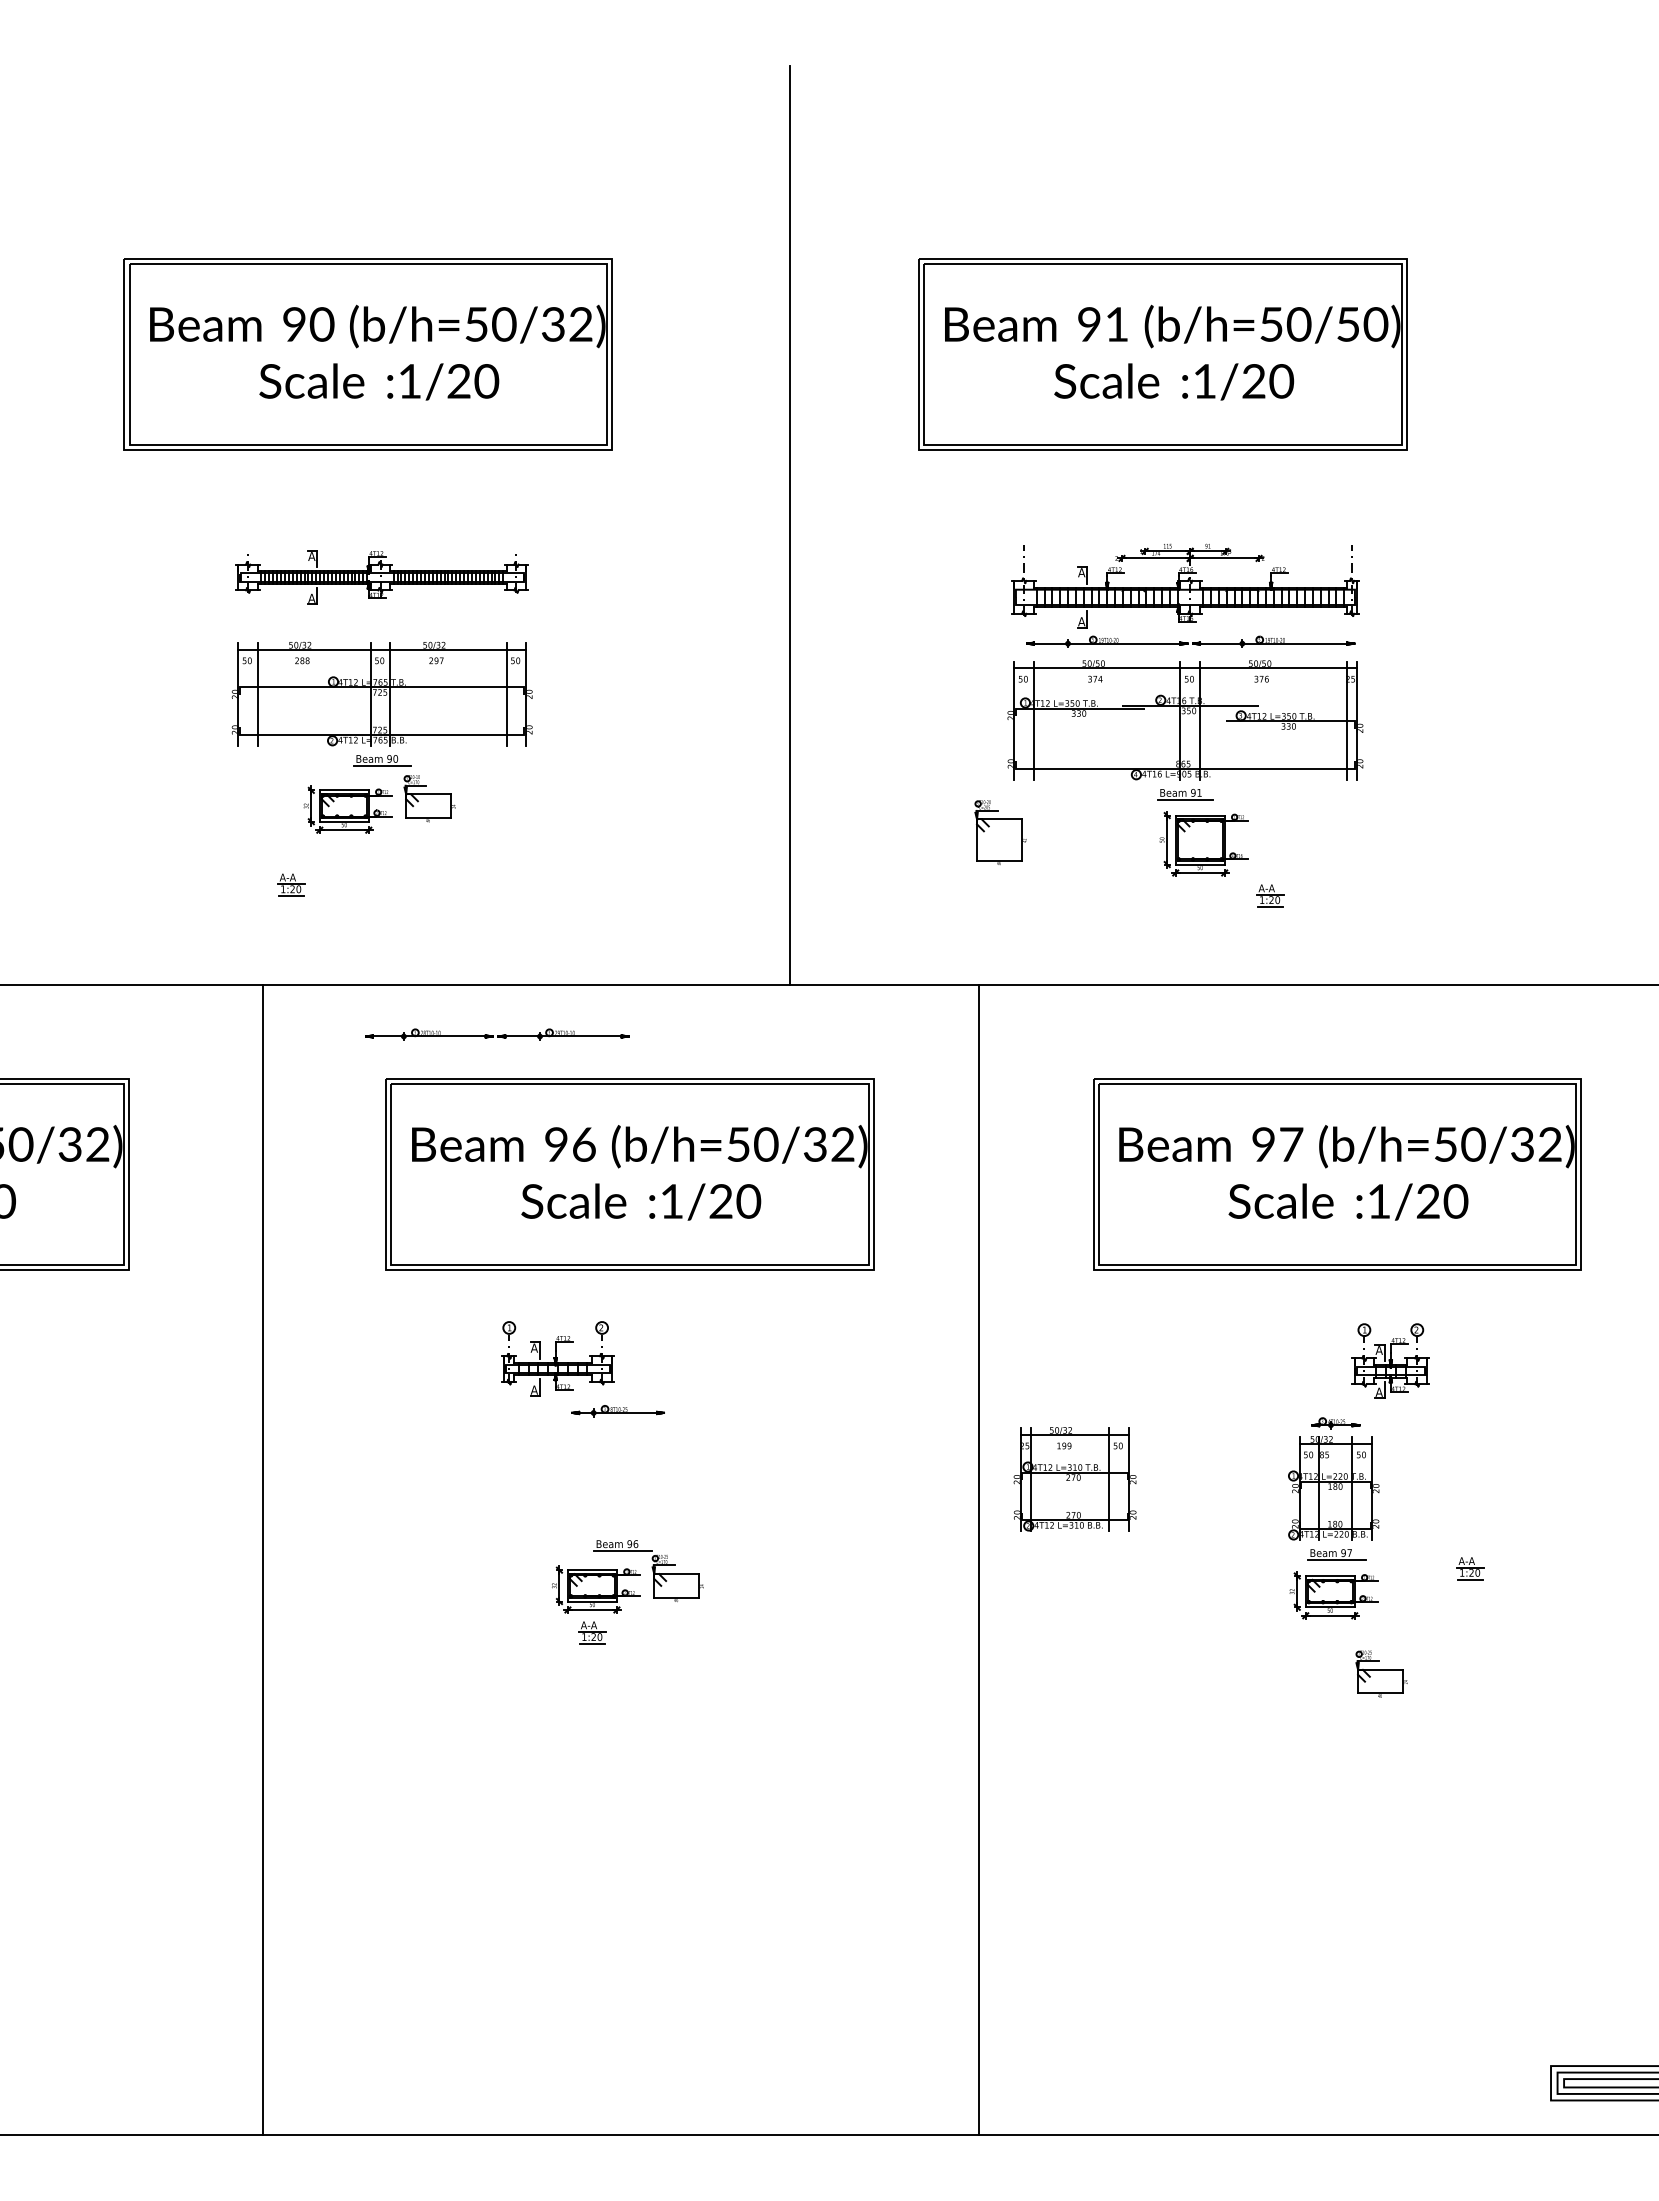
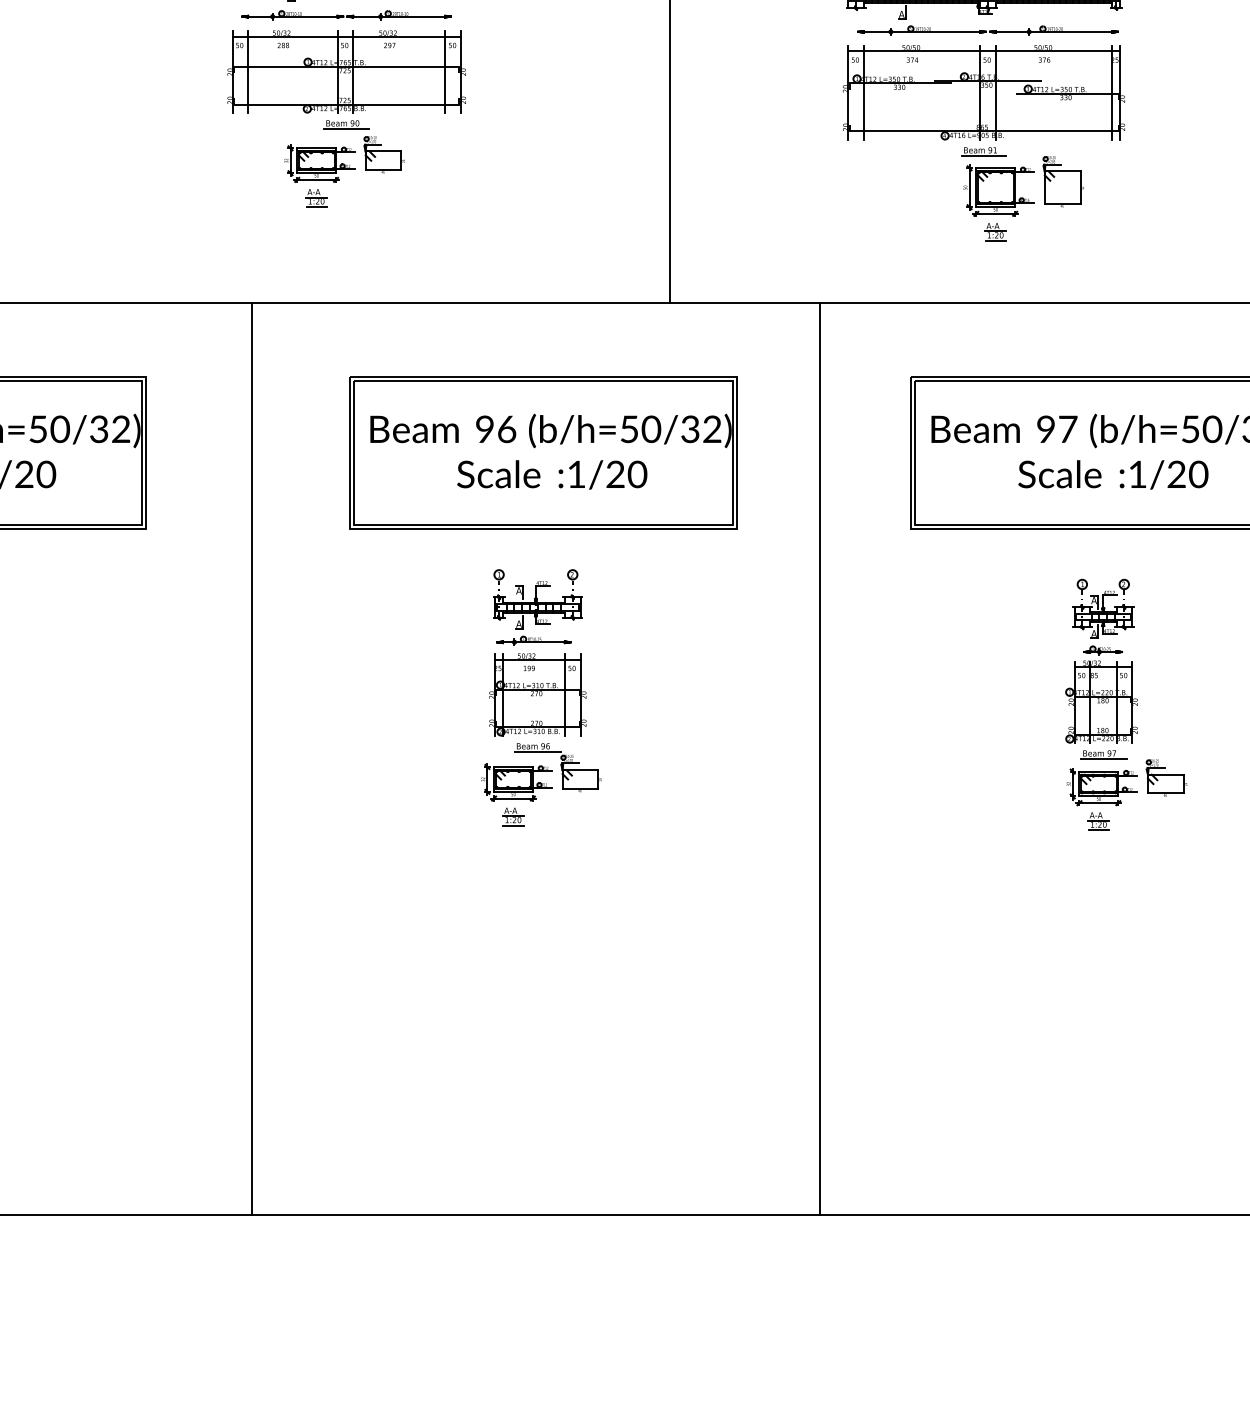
part: (1000, 832) -> (1063, 181), moved
part: (291, 884) -> (316, 197), moved
part: (1270, 895) -> (995, 231), moved
part: (497, 1034) -> (346, 15), moved
part: (557, 1358) -> (537, 599), moved
part: (1390, 1360) -> (1103, 608), moved
part: (1074, 1479) -> (537, 695), moved
part: (1470, 1568) -> (1099, 821), moved
part: (1381, 1673) -> (1166, 777), moved

